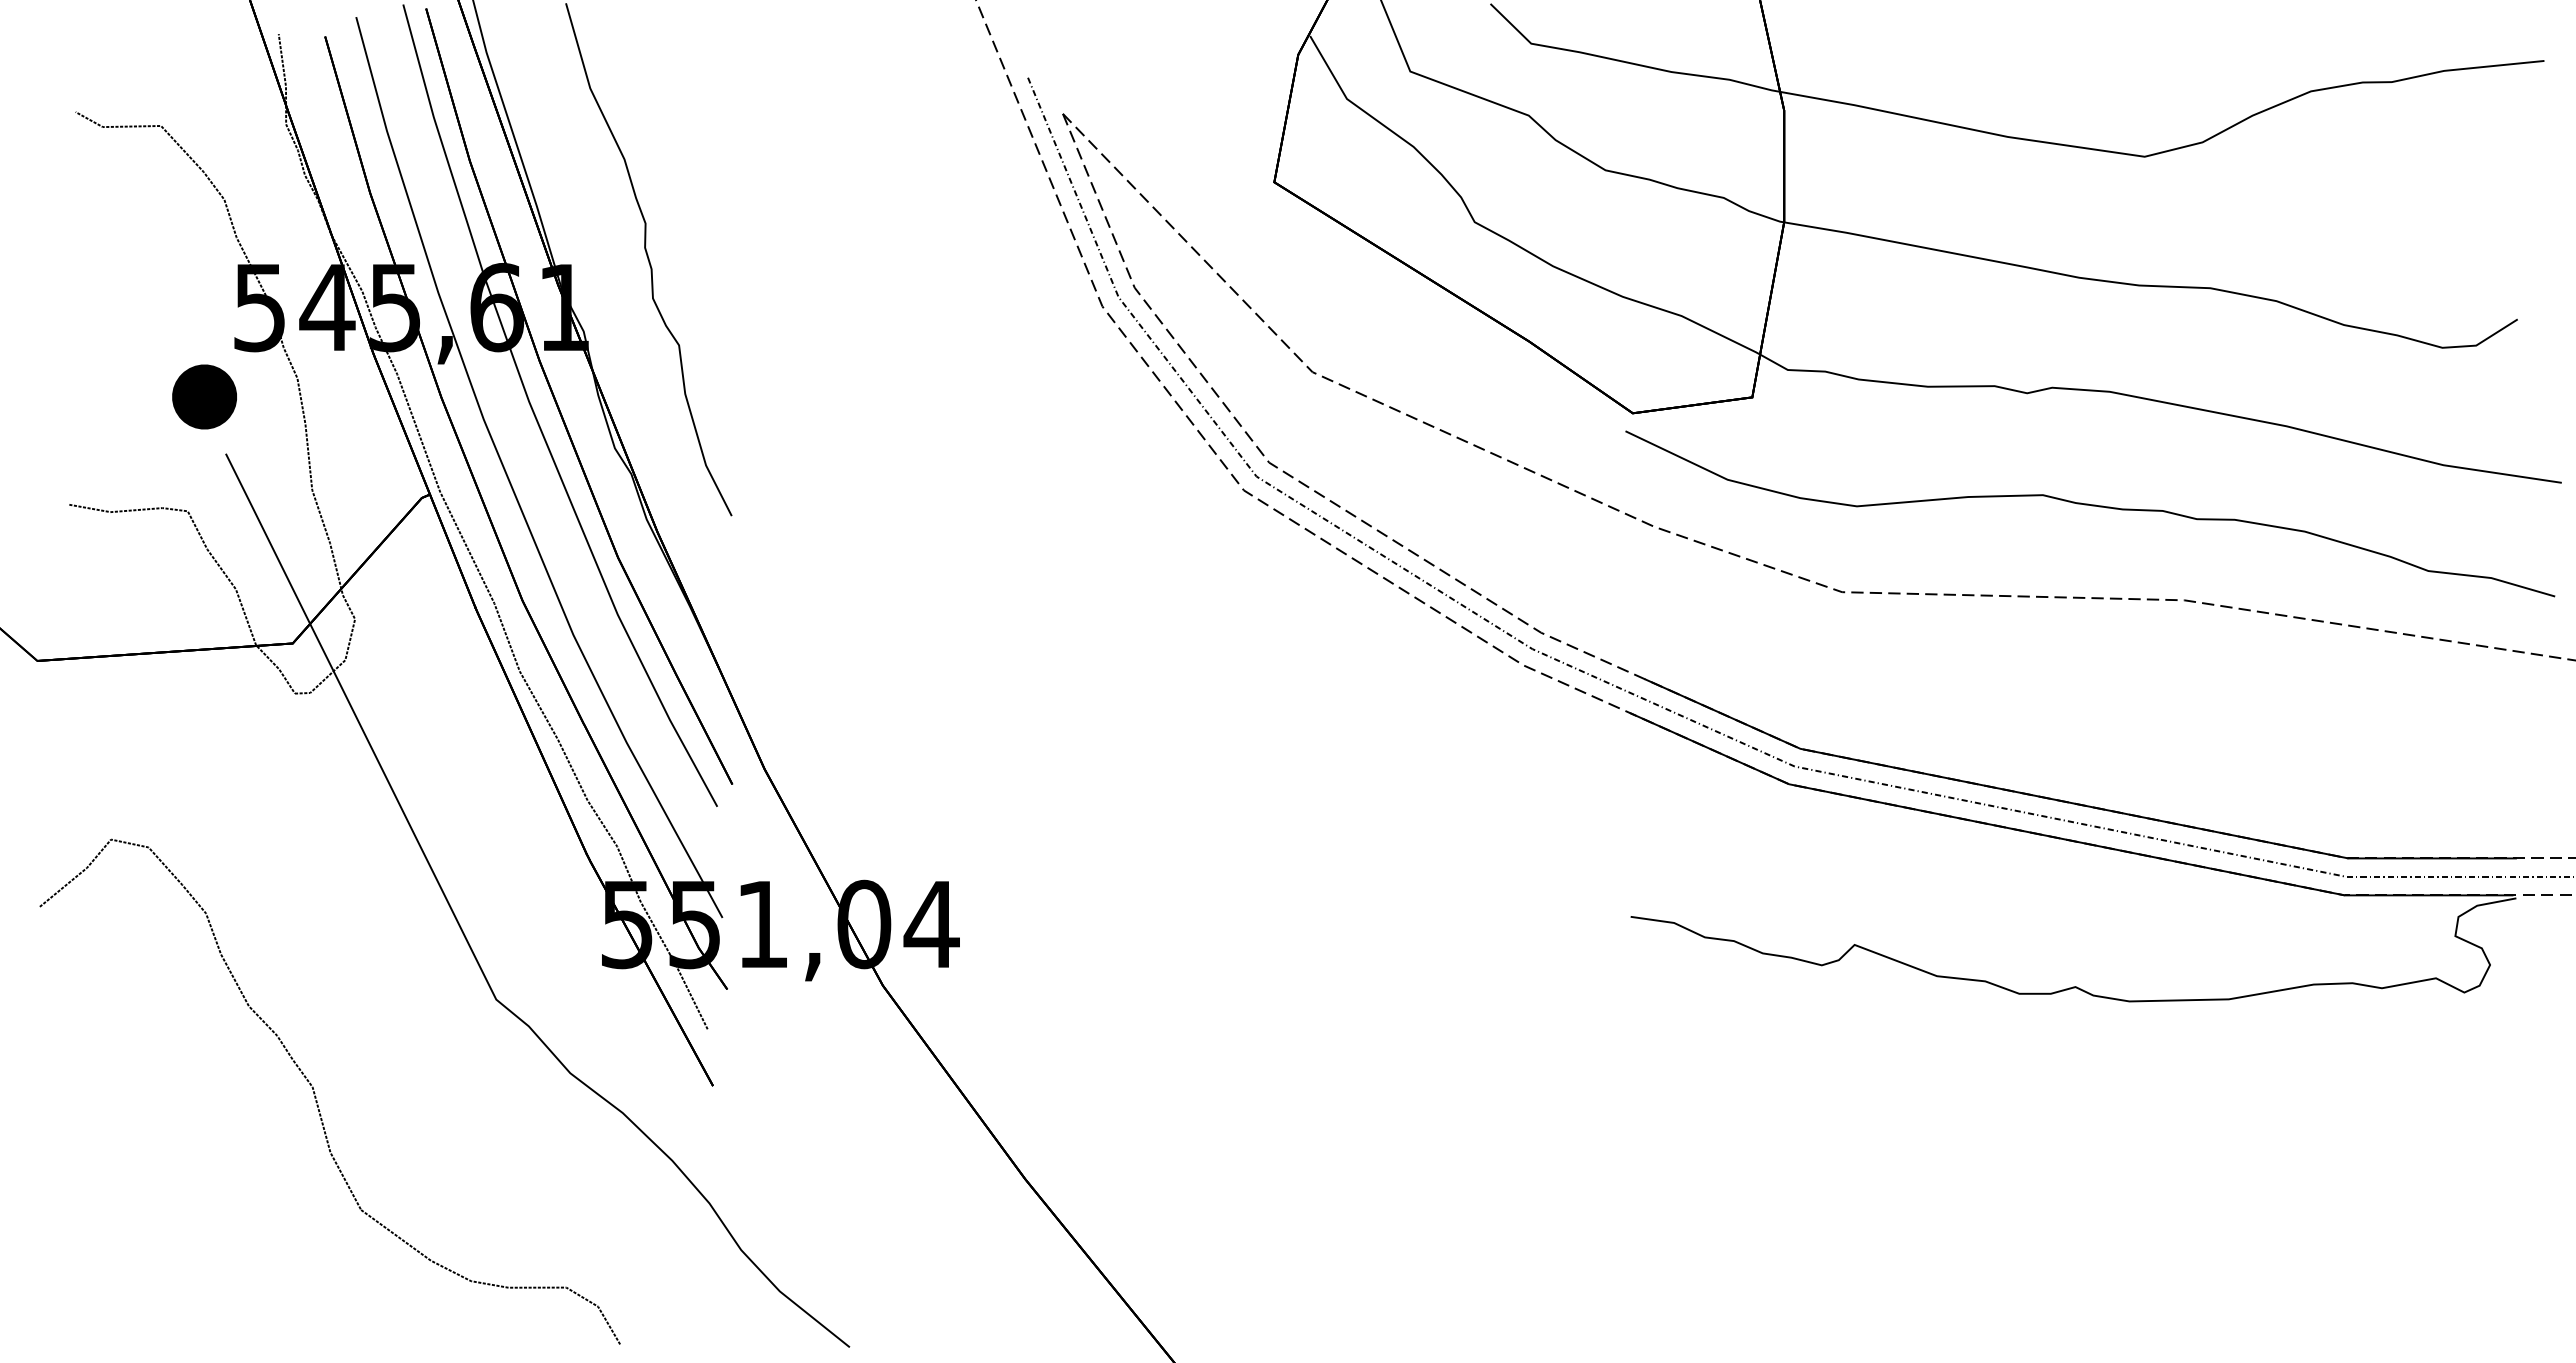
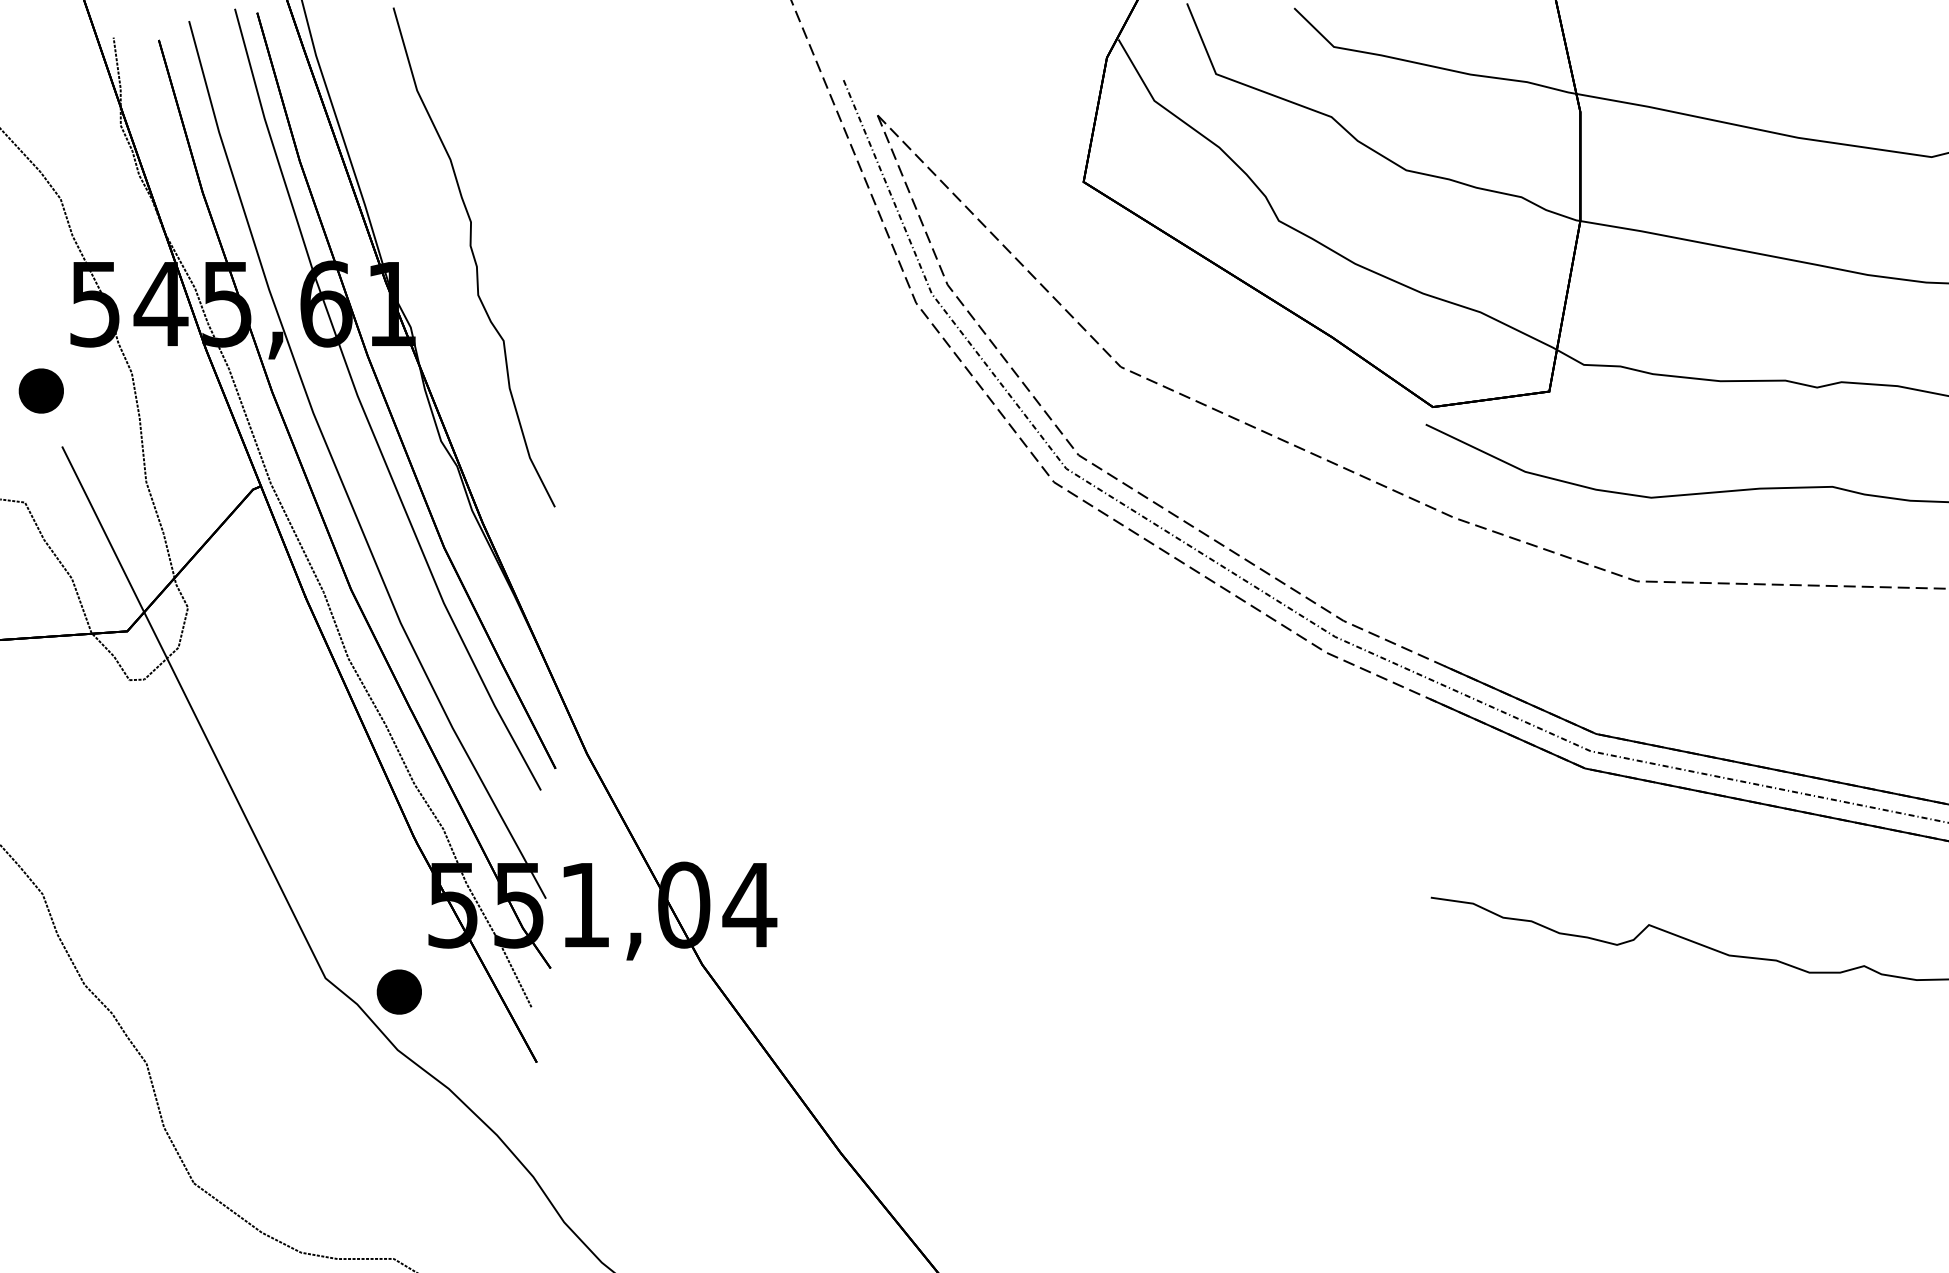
part: (204, 396) -> (41, 390), size x0.71
part: (571, 1013) -> (398, 991), added

